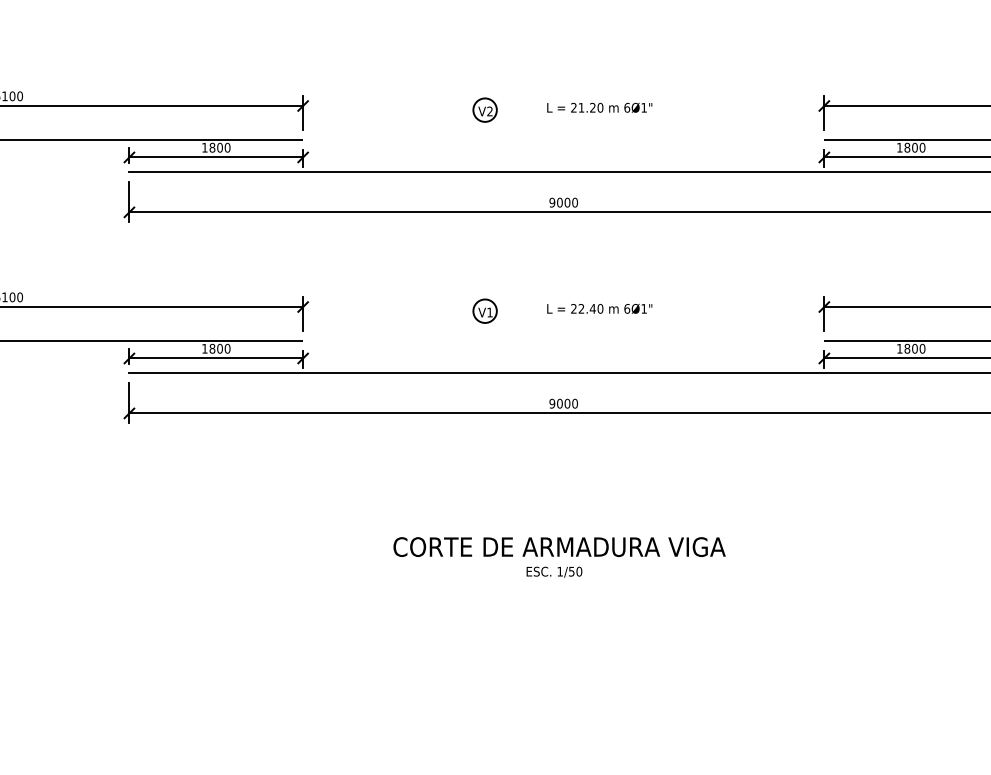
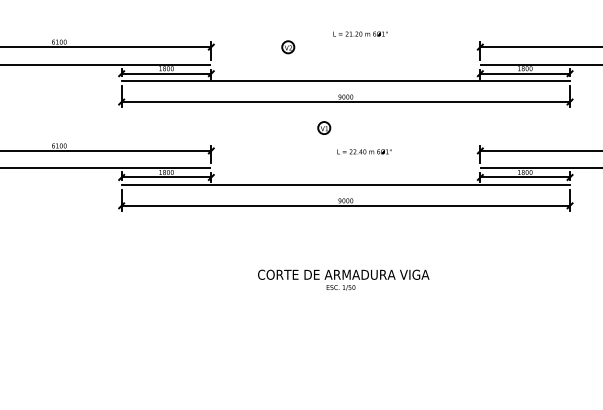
text: (599, 106) -> (360, 33), moved
part: (485, 110) -> (288, 47), moved
part: (485, 310) -> (324, 127), moved

